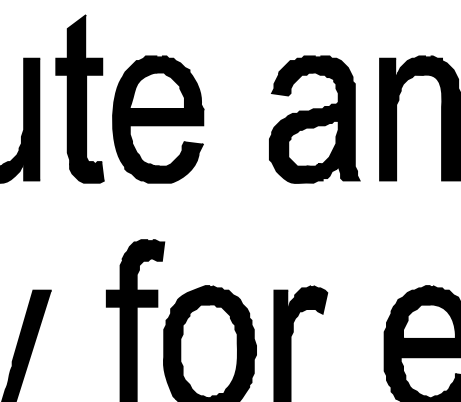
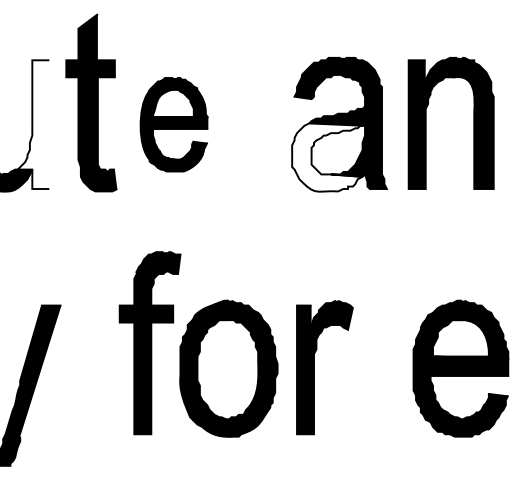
fill: (25, 119) -> (33, 124), removed
part: (157, 119) -> (173, 124), size x0.7
fill: (304, 150) -> (328, 157), removed

